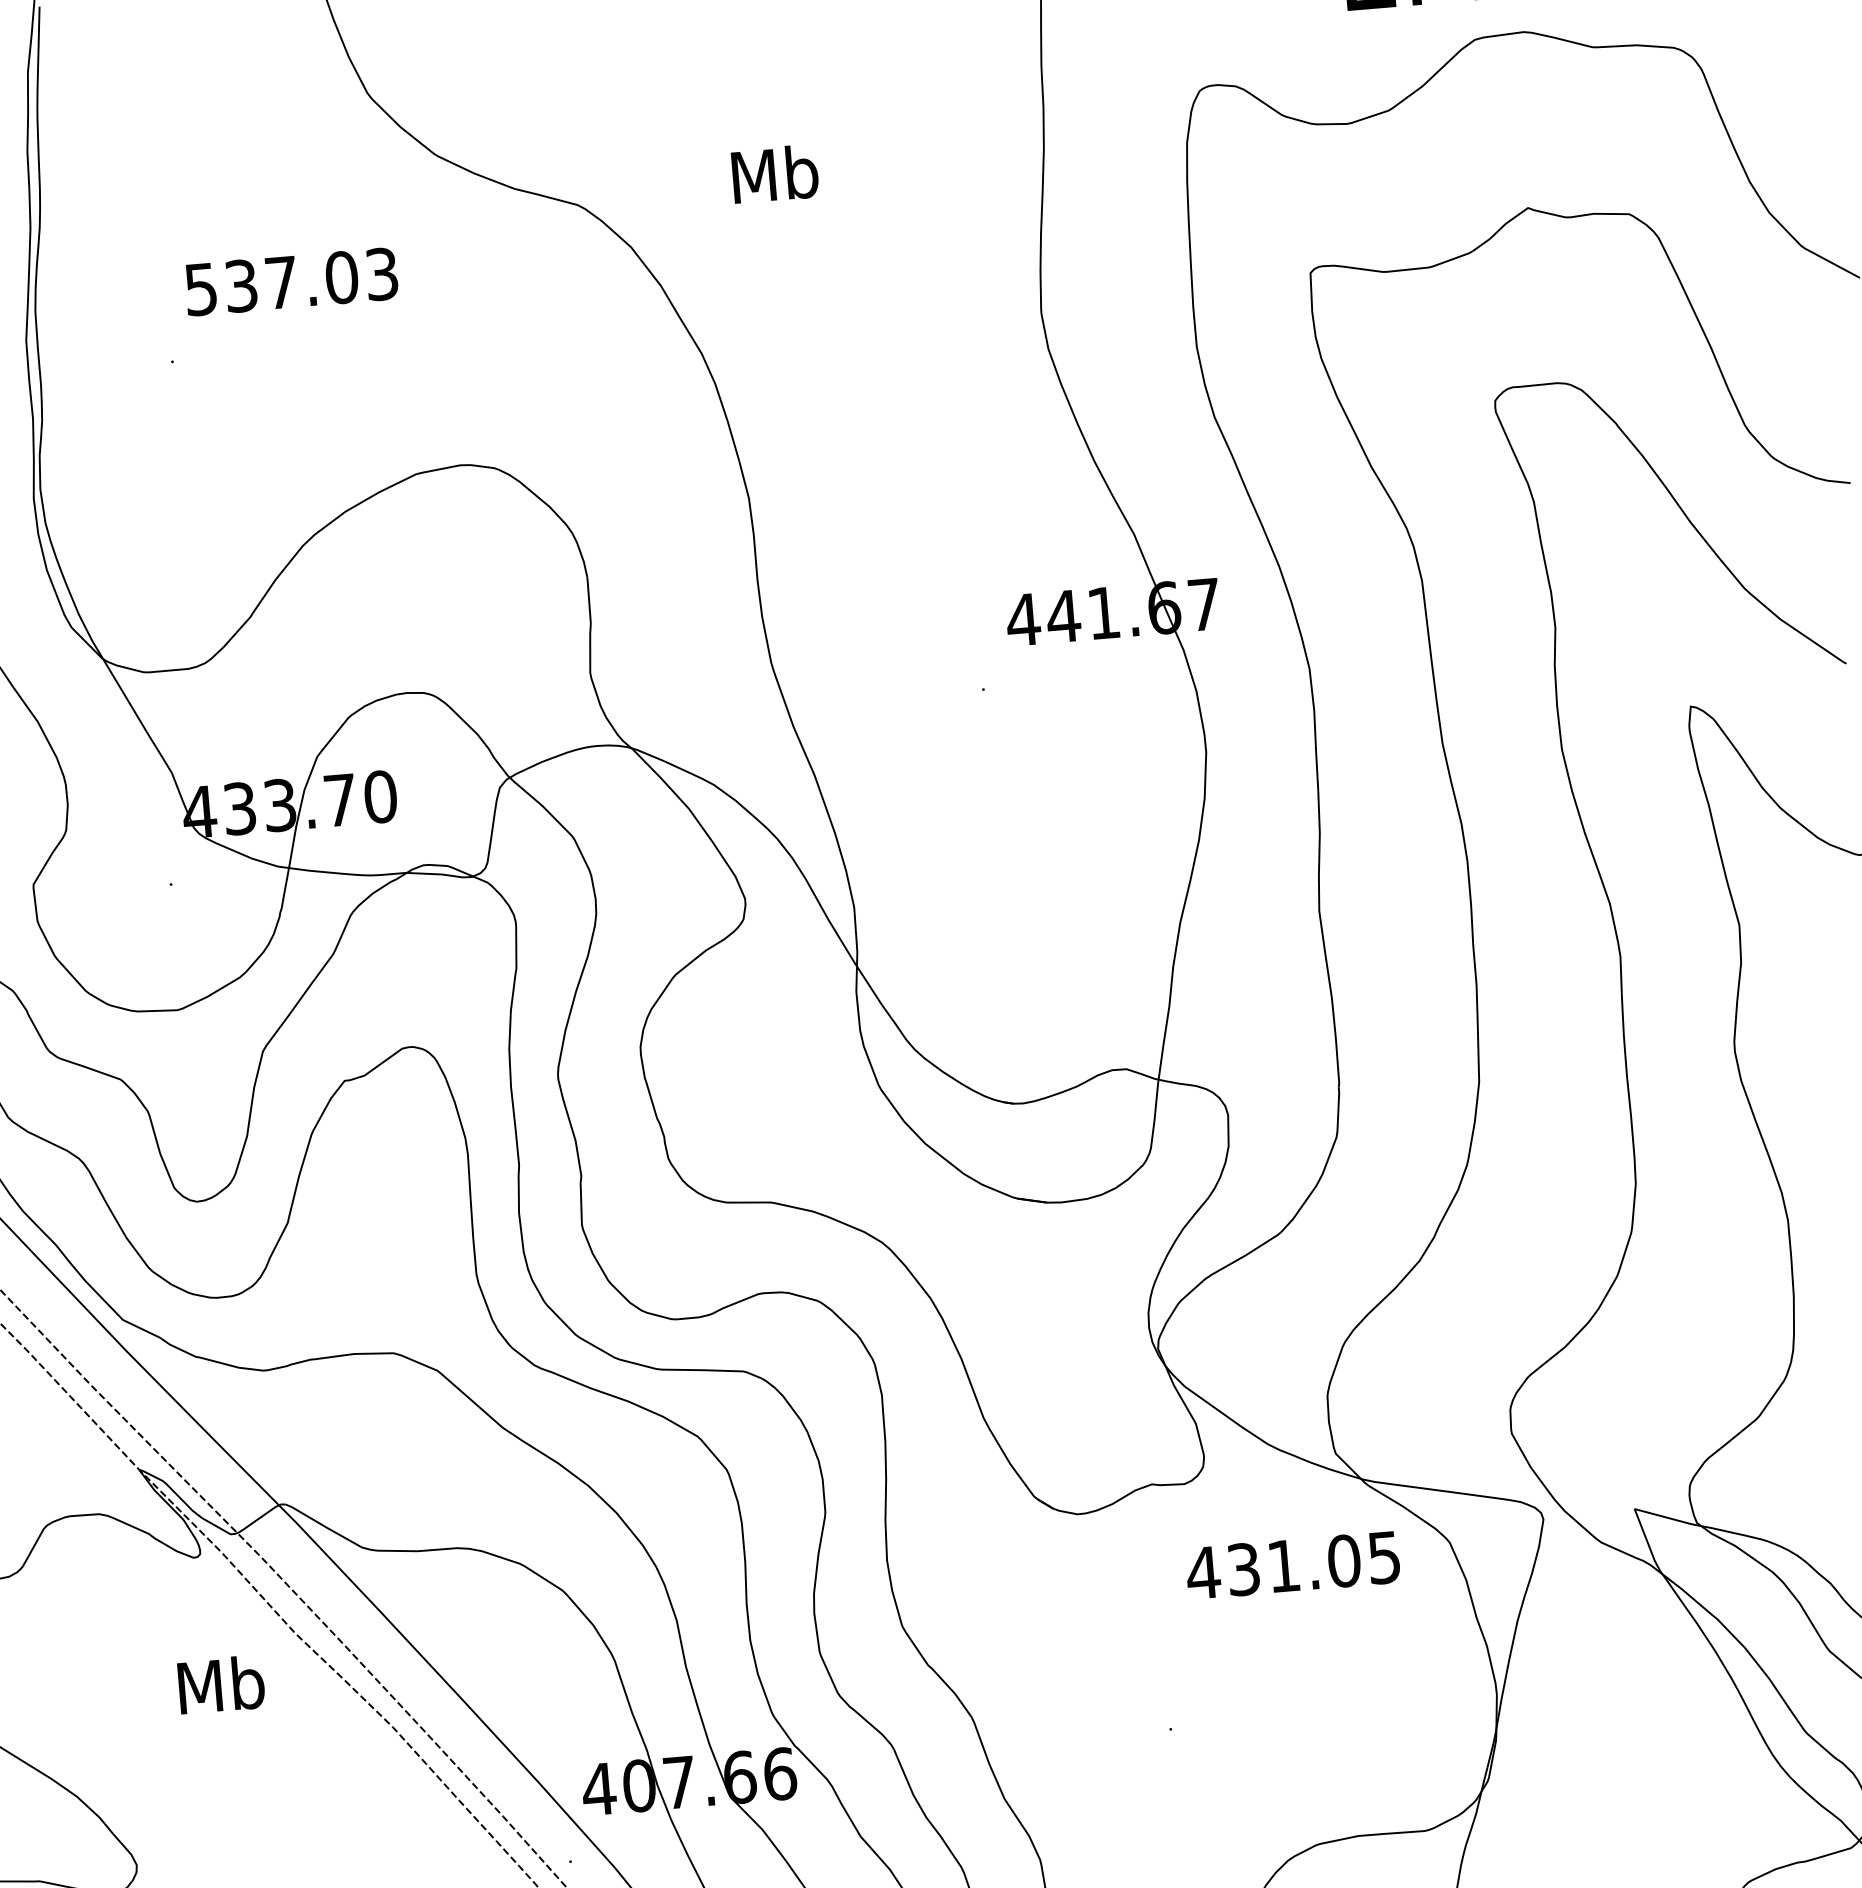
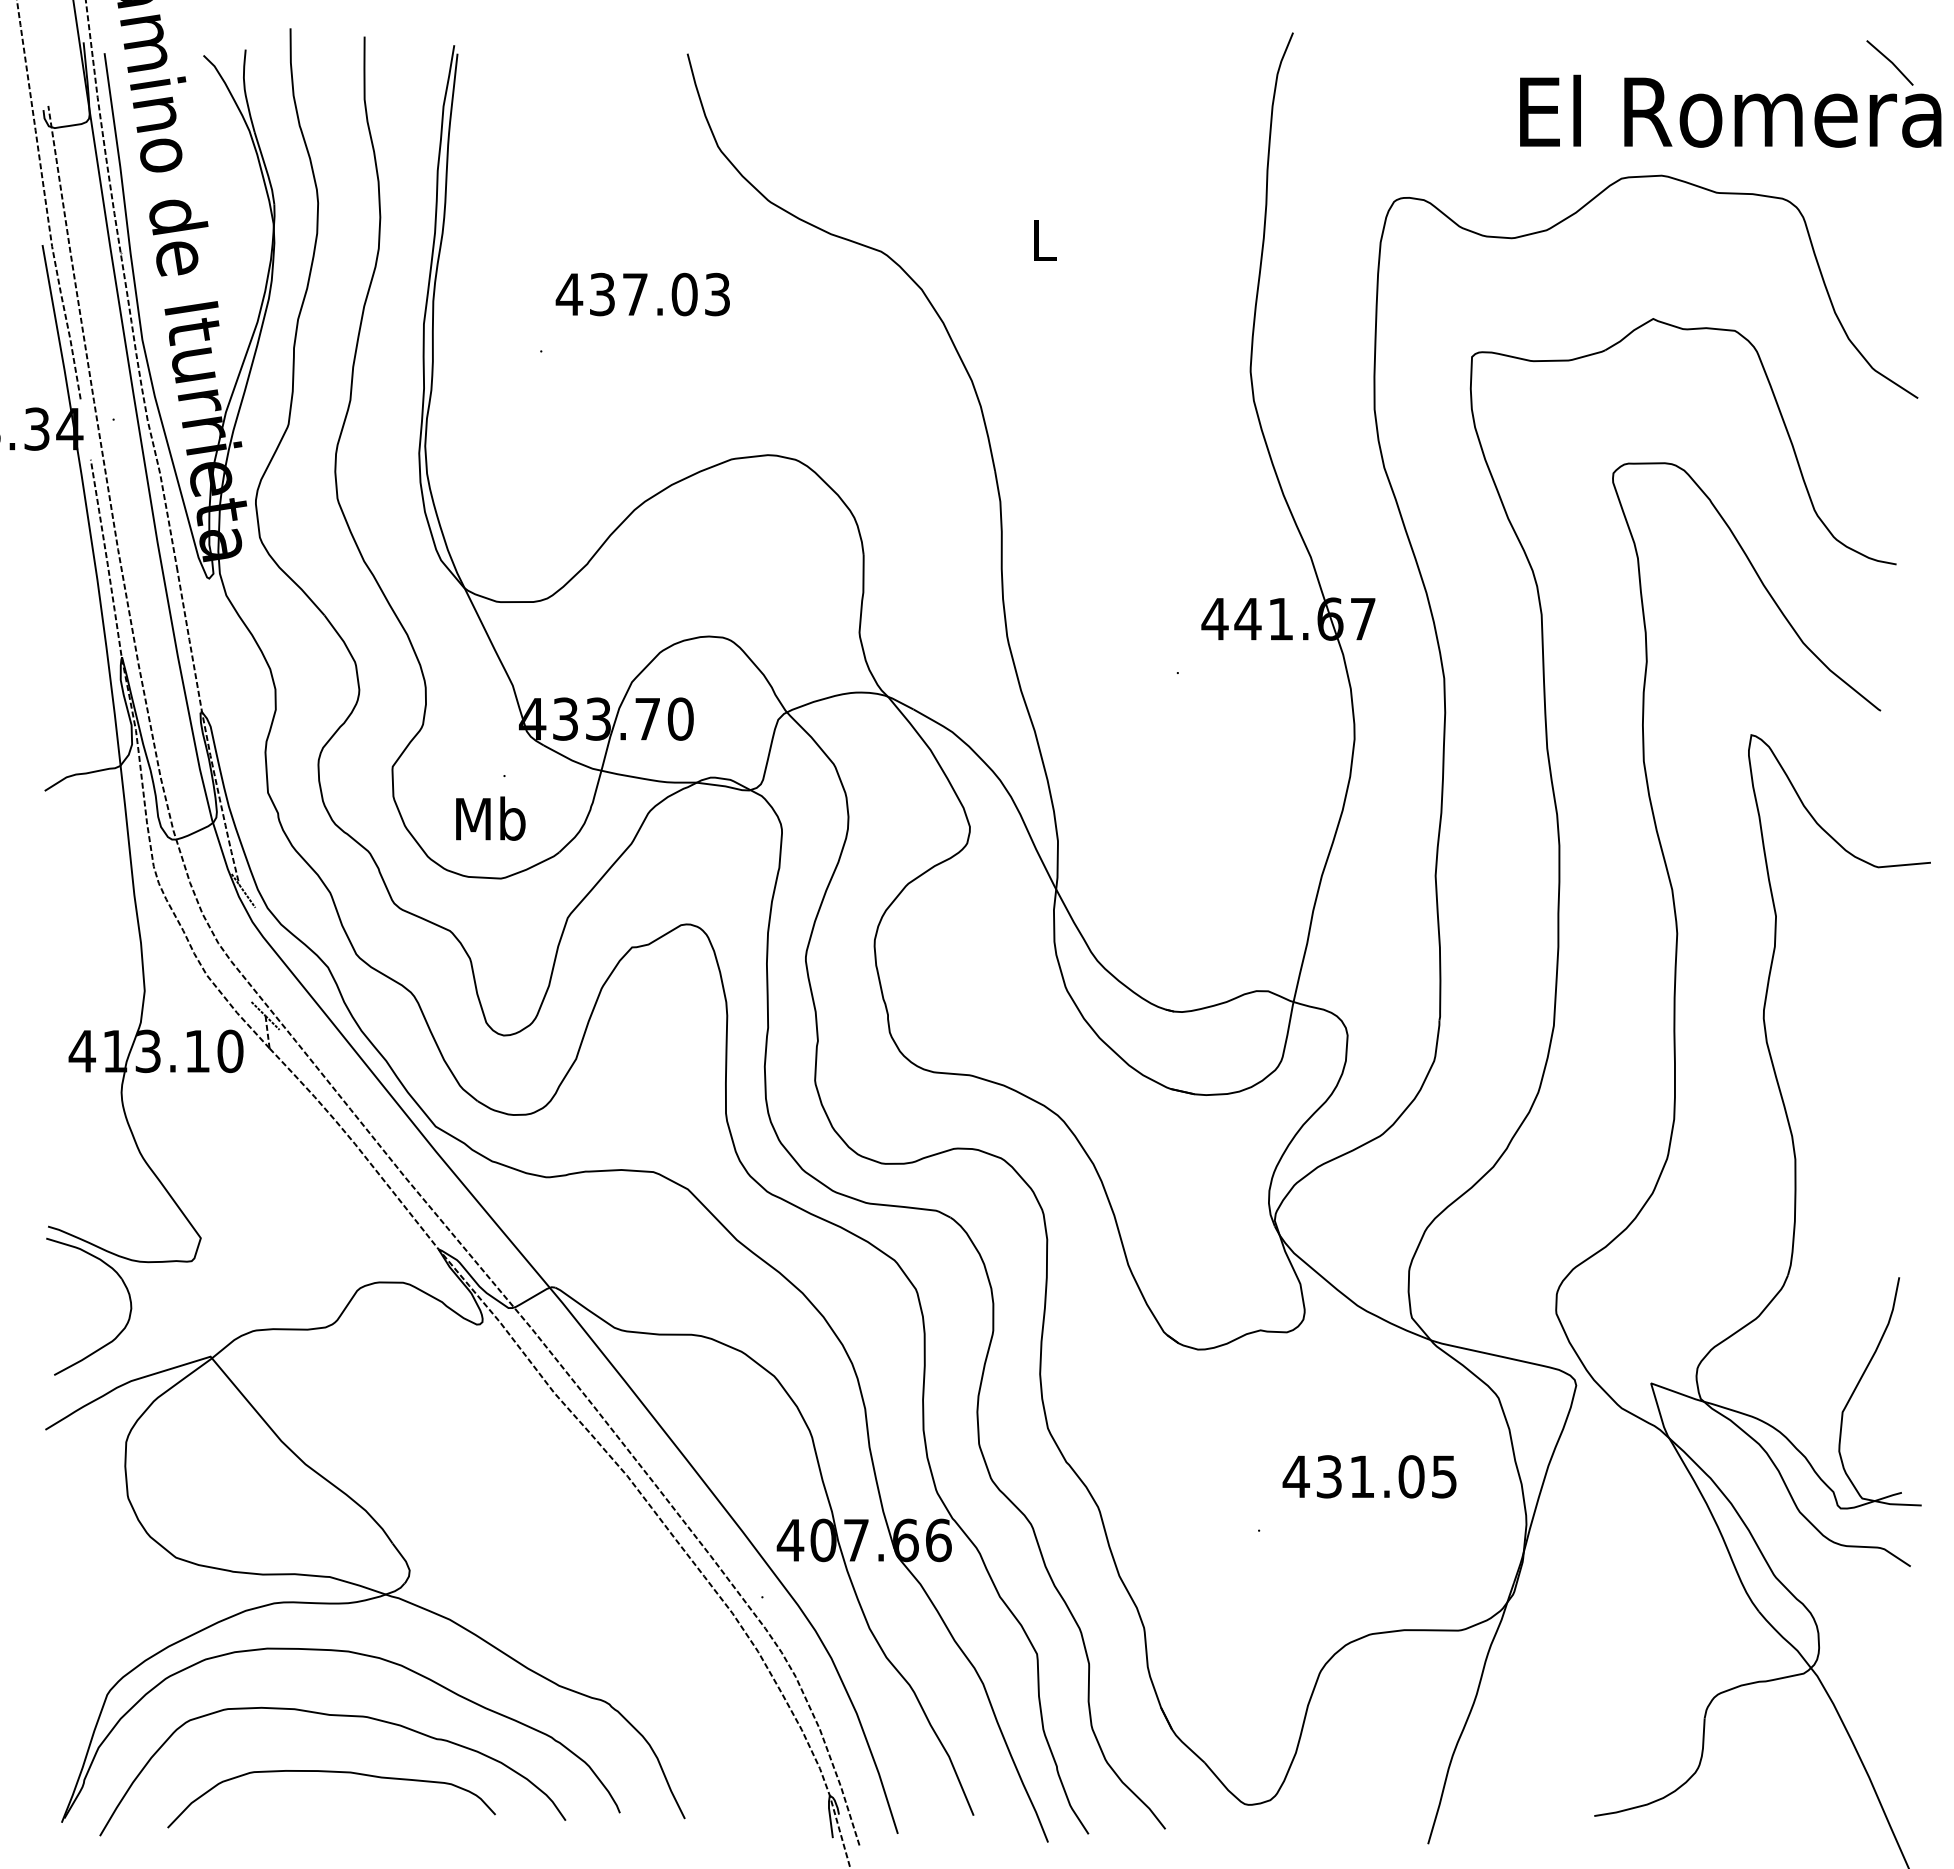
text: (774, 173) -> (1043, 239), Mb -> L
text: (201, 289) -> (569, 294), 537.03 -> 437.03
text: (1292, 1565) -> (1369, 1476), moved
text: (221, 1684) -> (490, 818), moved

